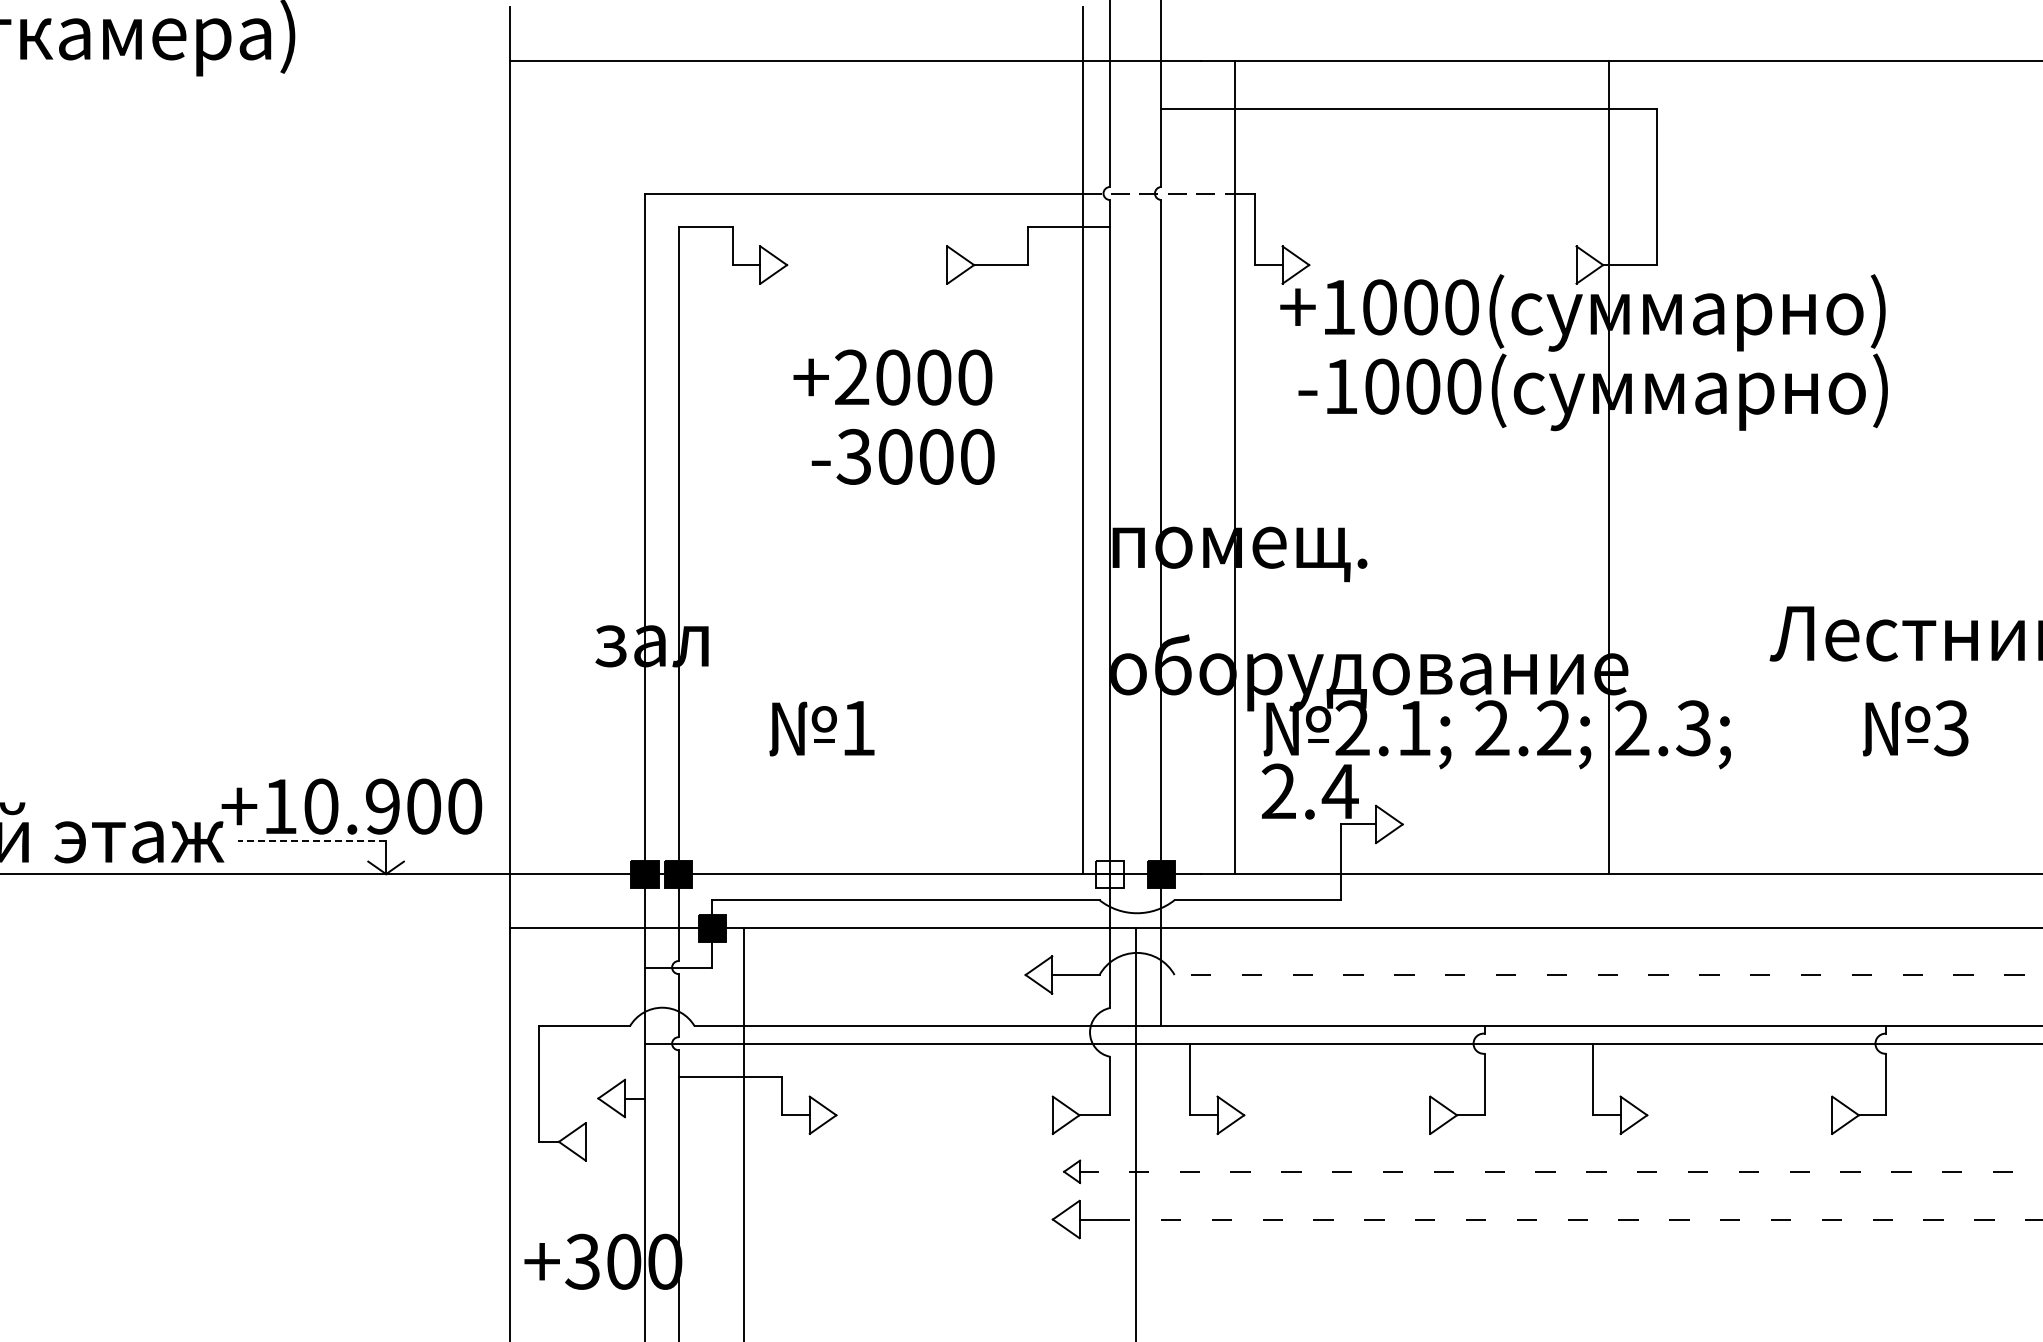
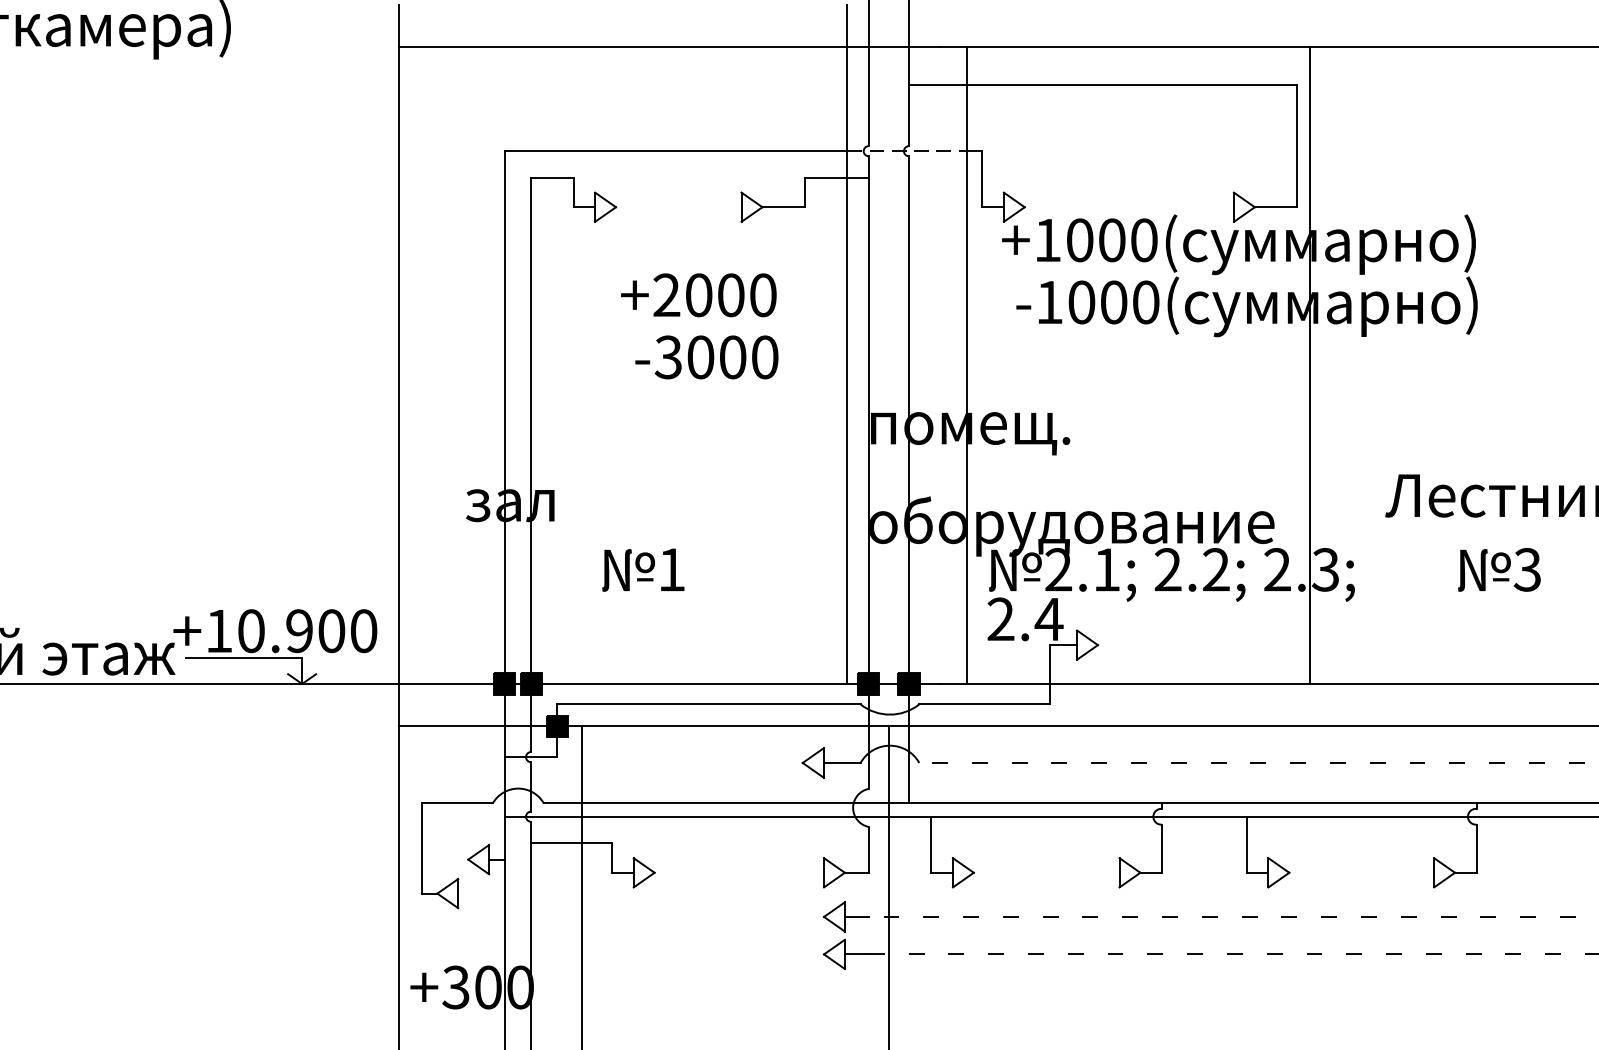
line: (1608, 467) -> (1309, 365), moved
line: (311, 840) -> (243, 657), dashed -> solid
fill: (1109, 873) -> (868, 683), added
part: (1080, 1171) -> (845, 916), size x1.67

